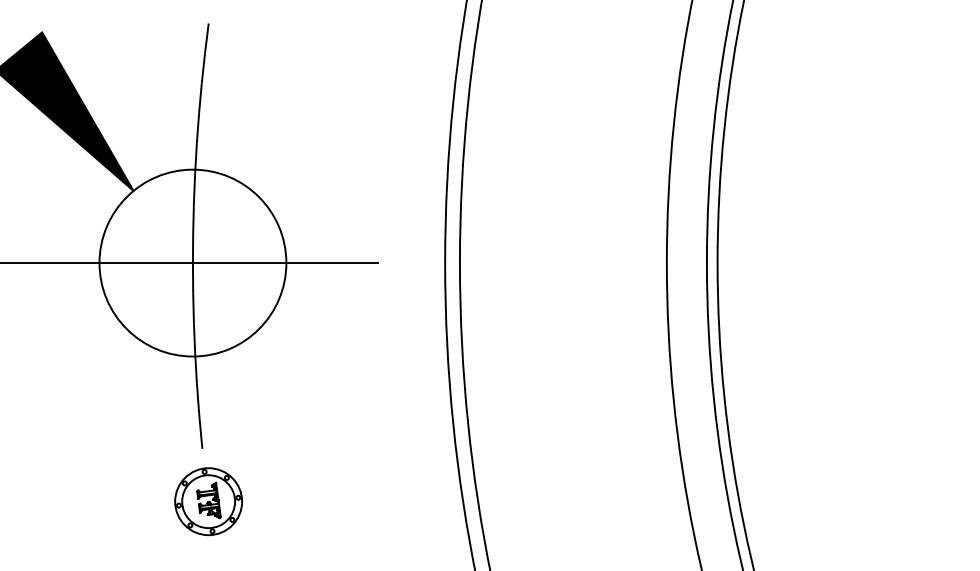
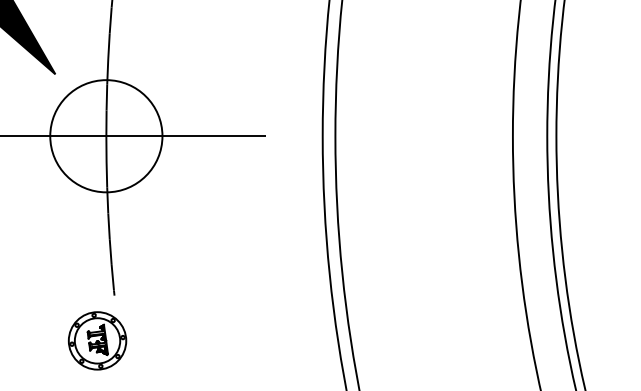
circle: (192, 262) -> (105, 135), size x0.7
part: (208, 501) -> (97, 340), moved

